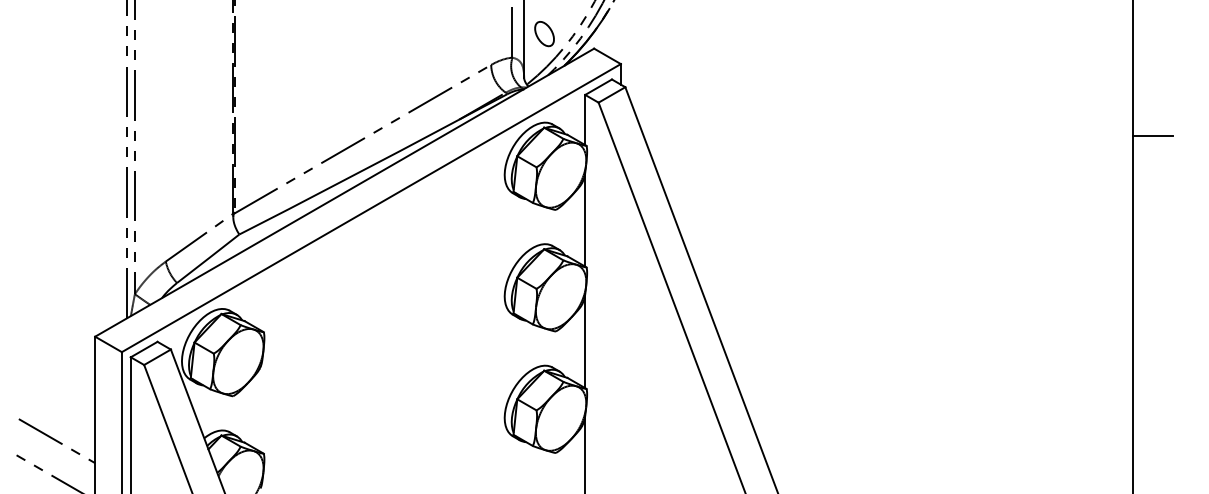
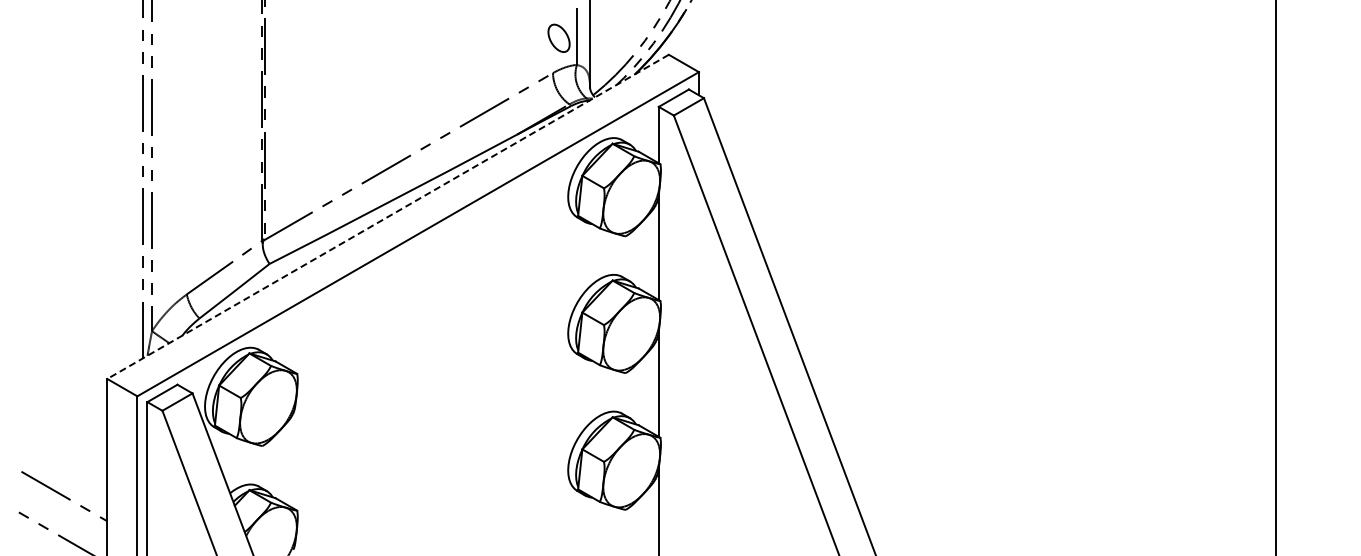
part: (544, 33) -> (558, 37), moved
line: (1152, 136) -> (1297, 153), removed
line: (344, 193) -> (387, 217), solid -> dashed

